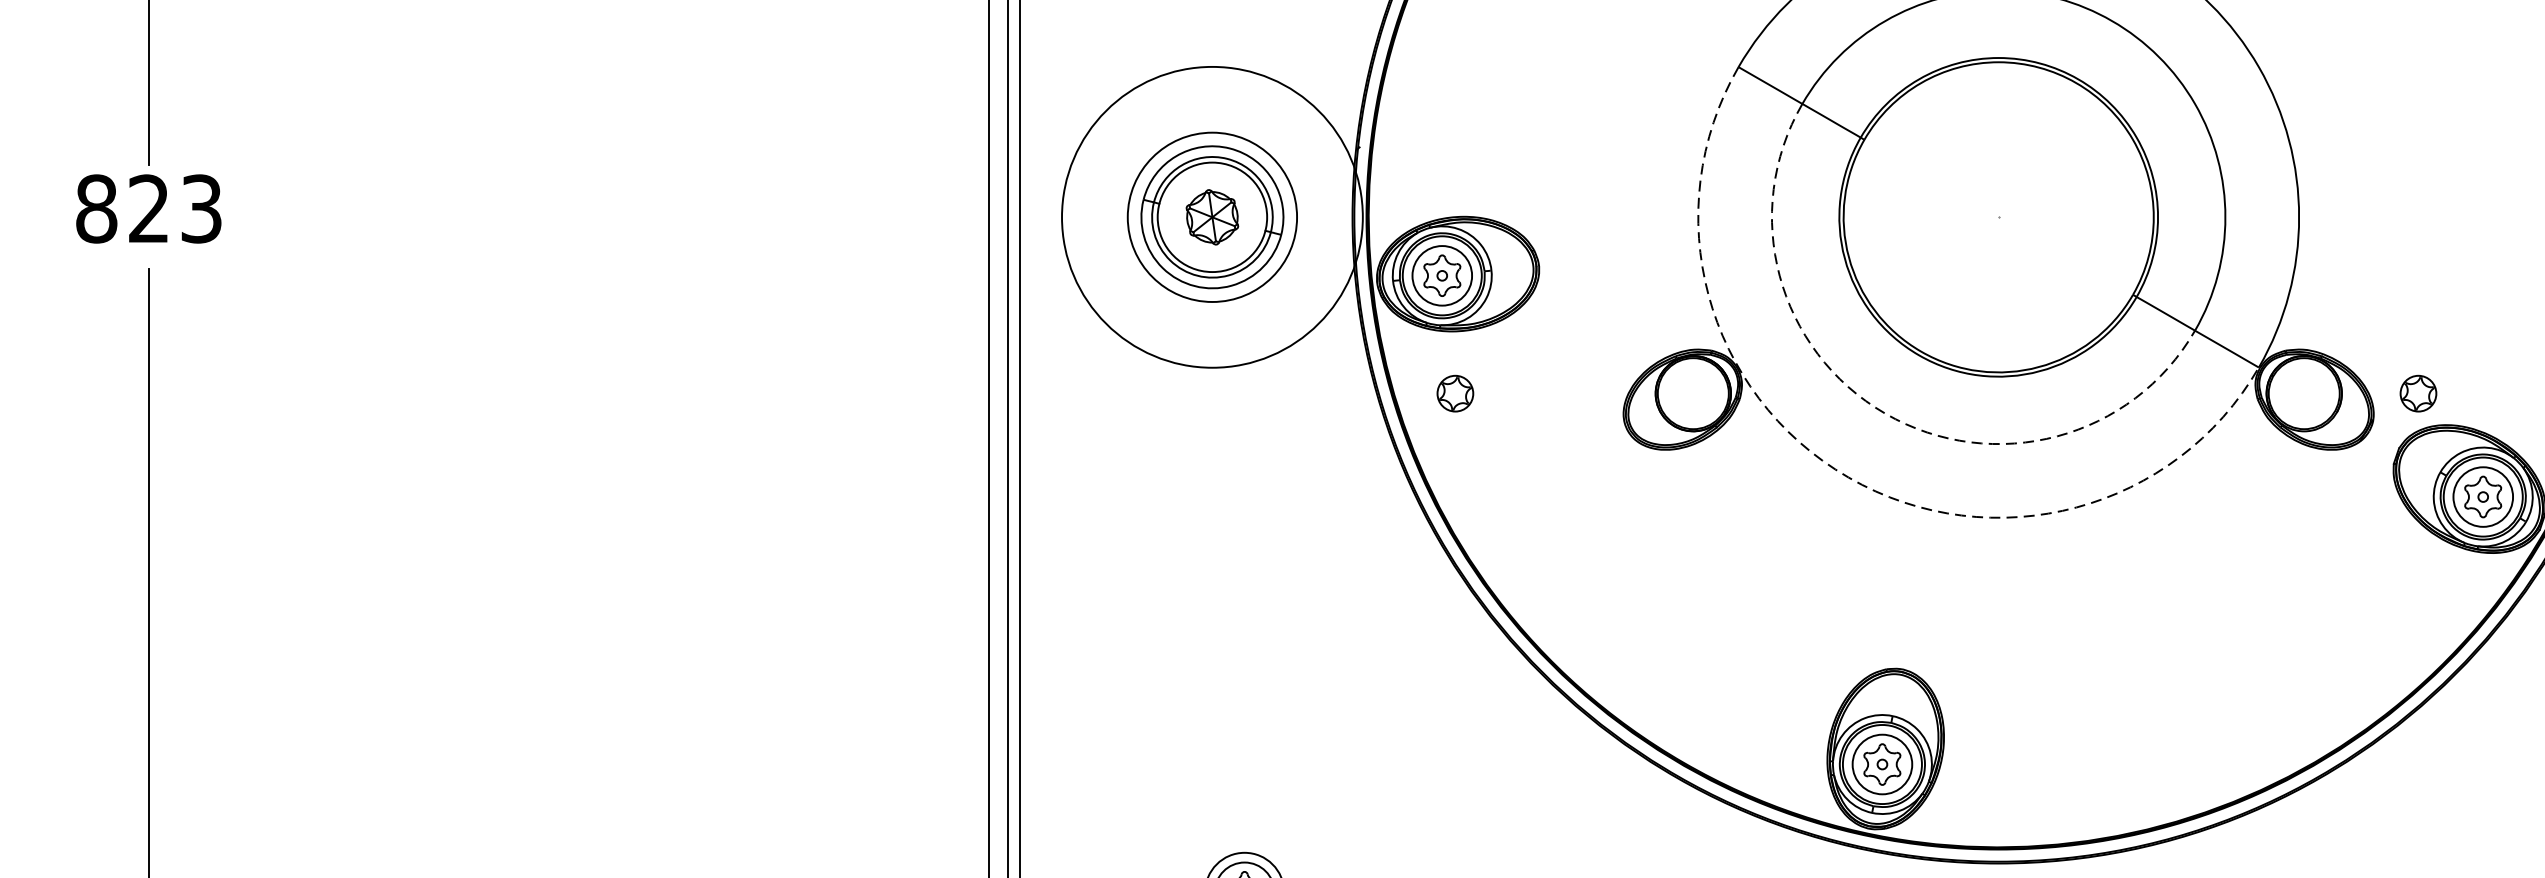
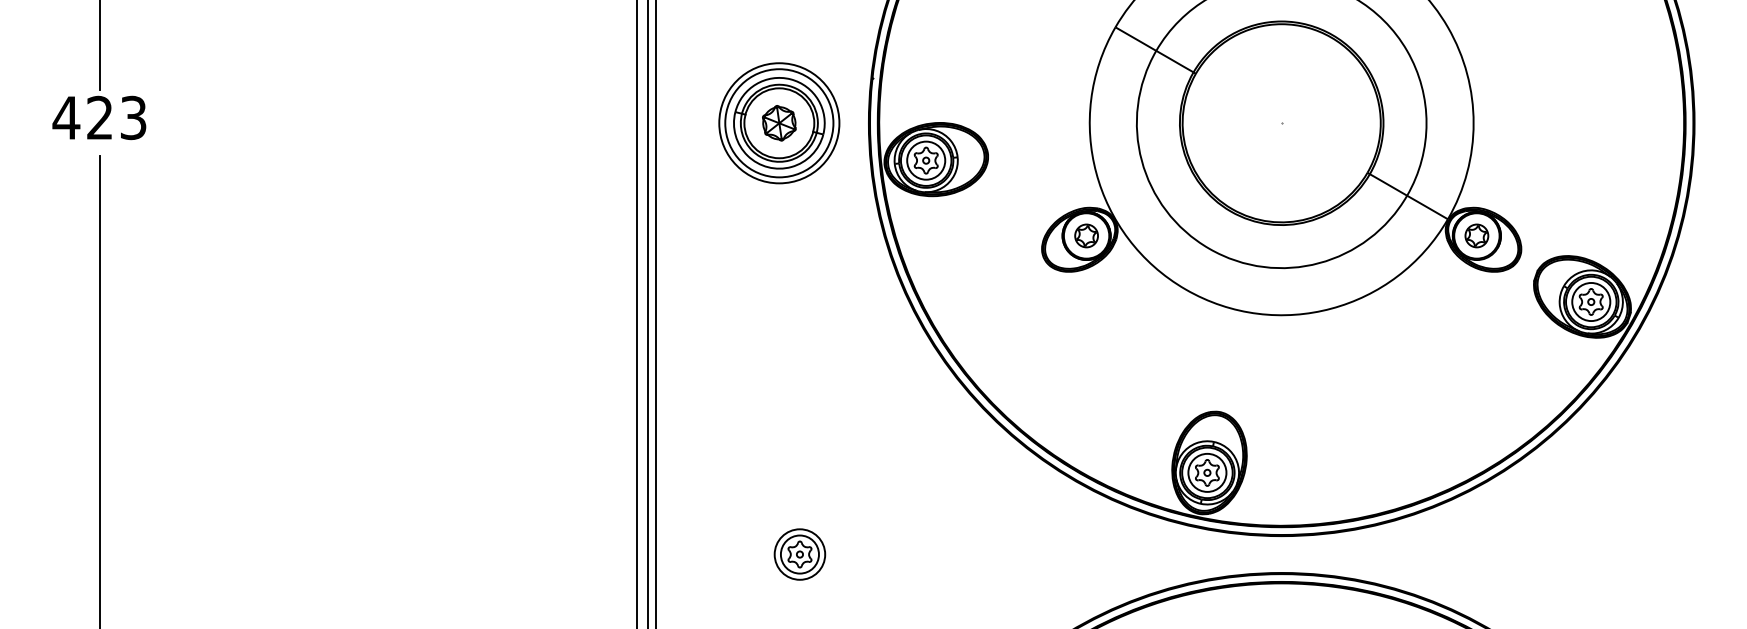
text: (96, 208) -> (66, 117), 823 -> 423
circle: (1212, 217) -> (779, 123), size x0.62
part: (1455, 392) -> (1086, 235), moved
part: (2417, 392) -> (1476, 235), moved
arc: (1885, 413) -> (1209, 248), dashed -> solid
arc: (1848, 477) -> (1185, 289), dashed -> solid

